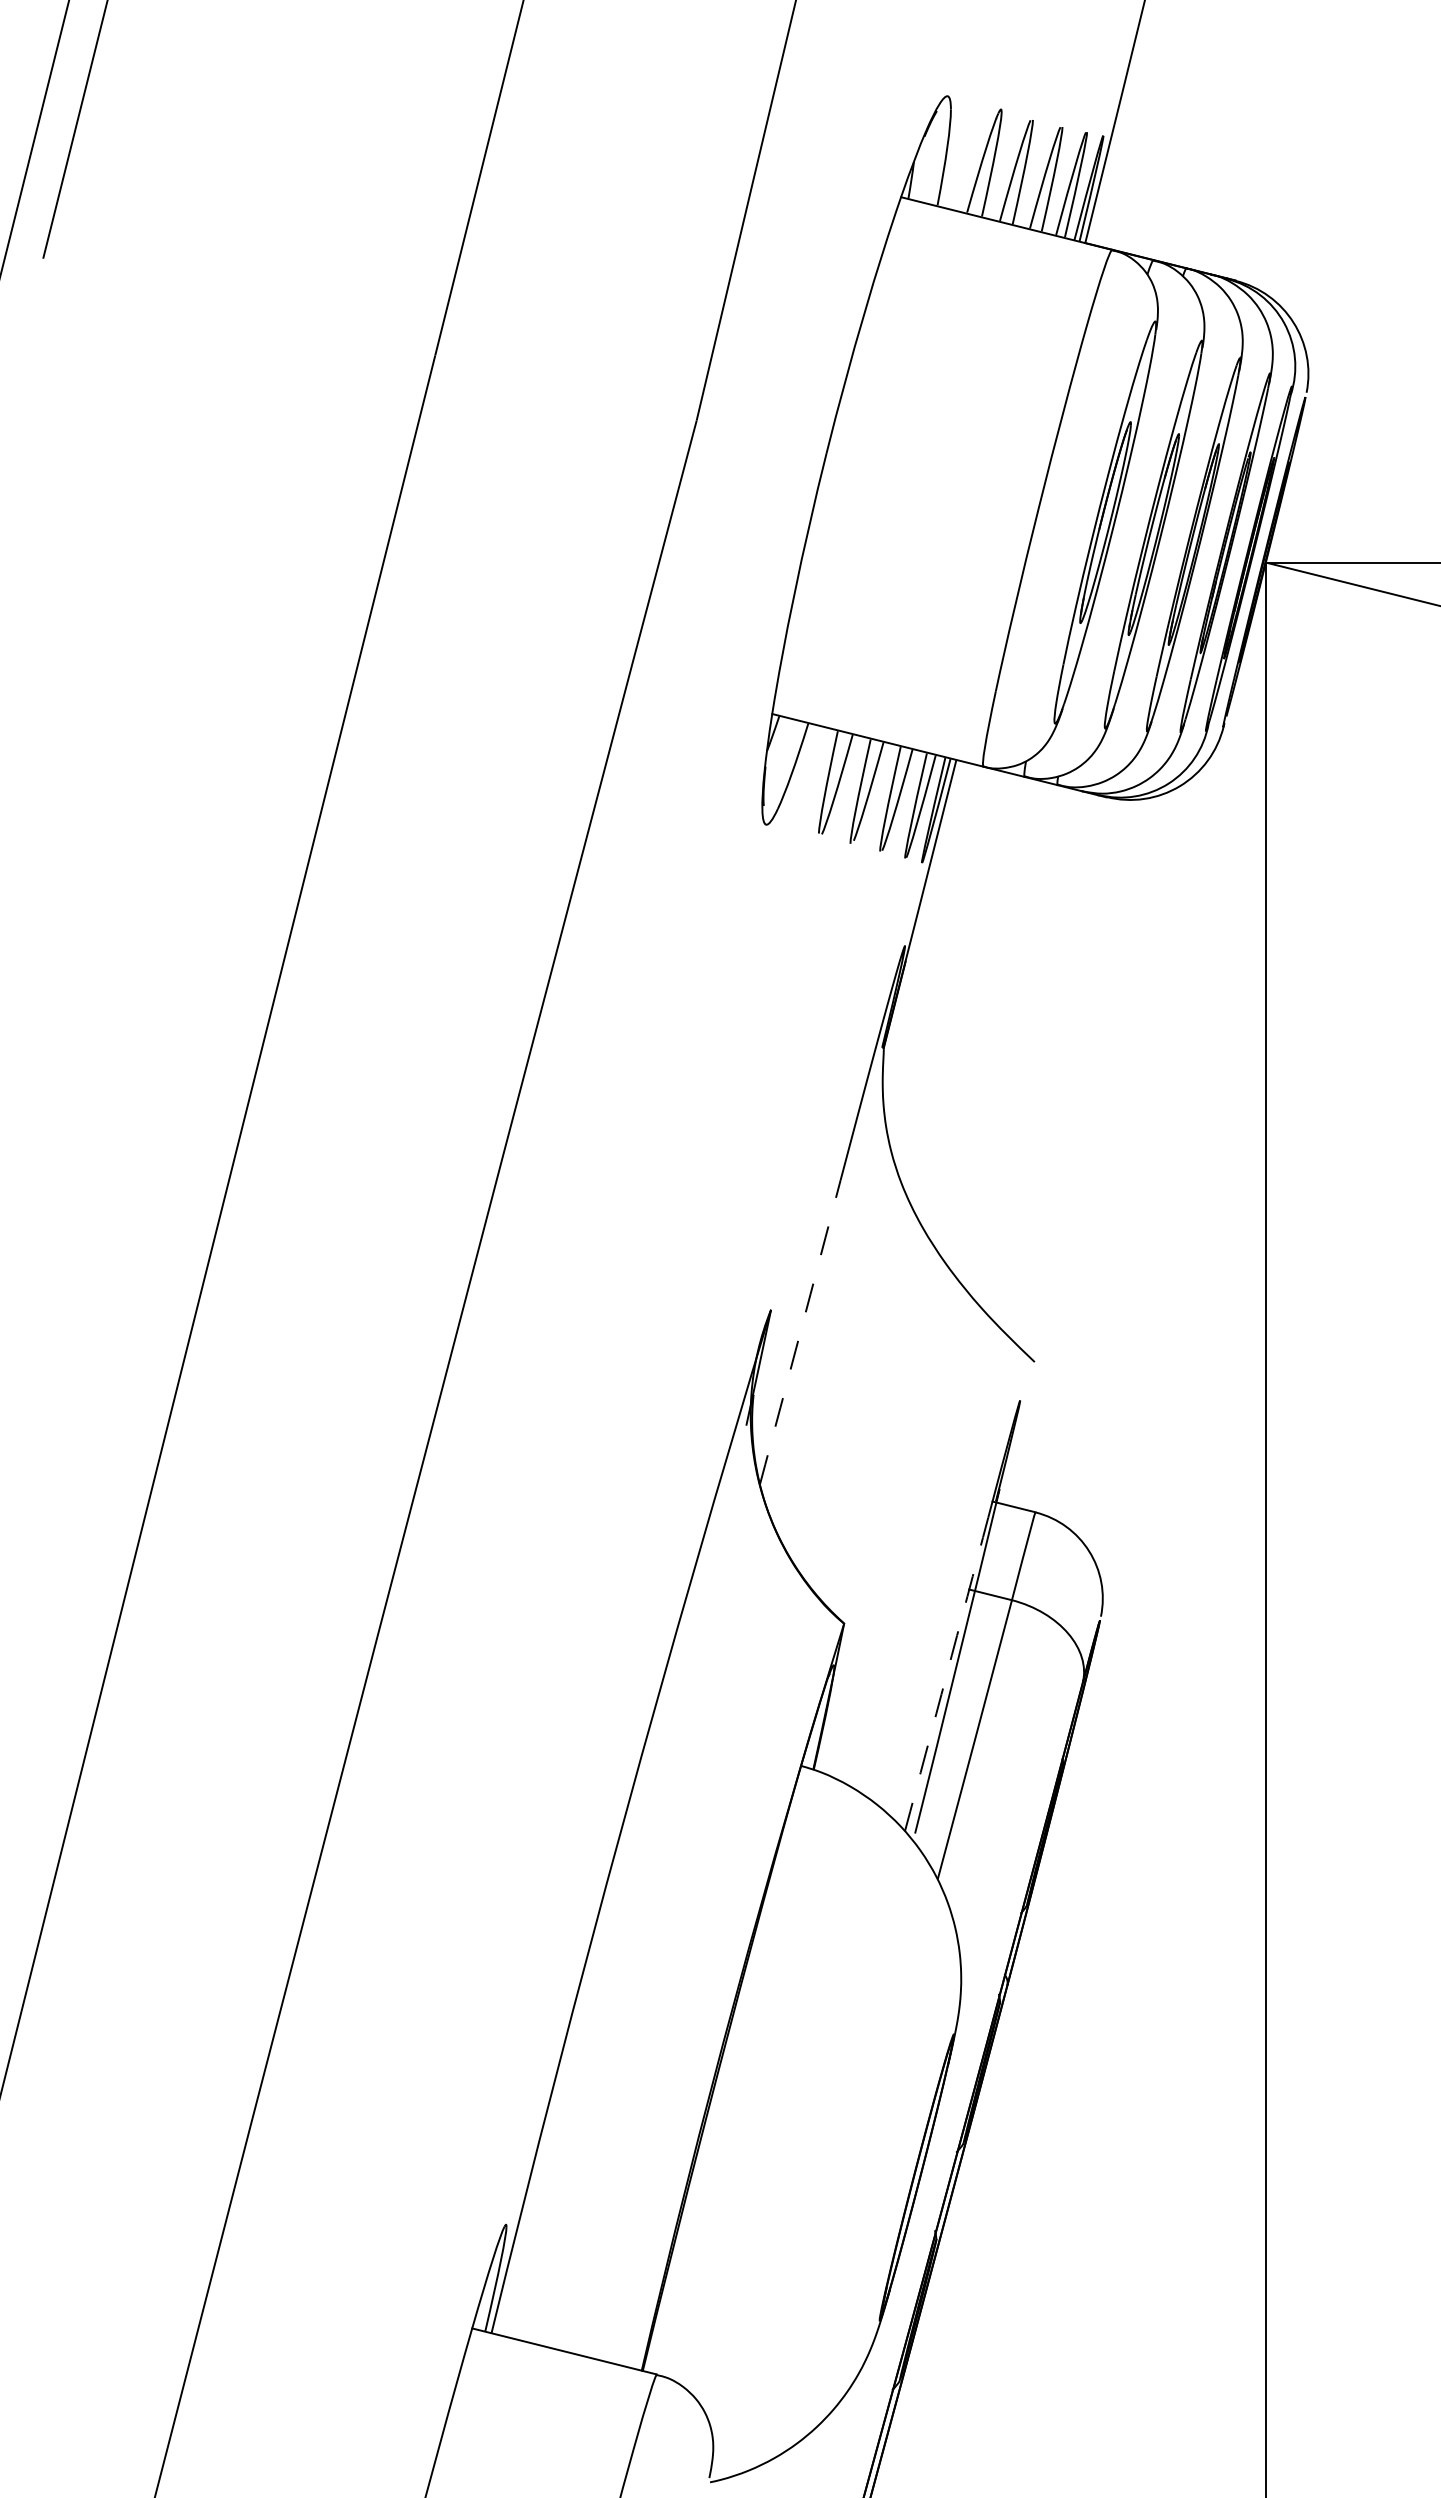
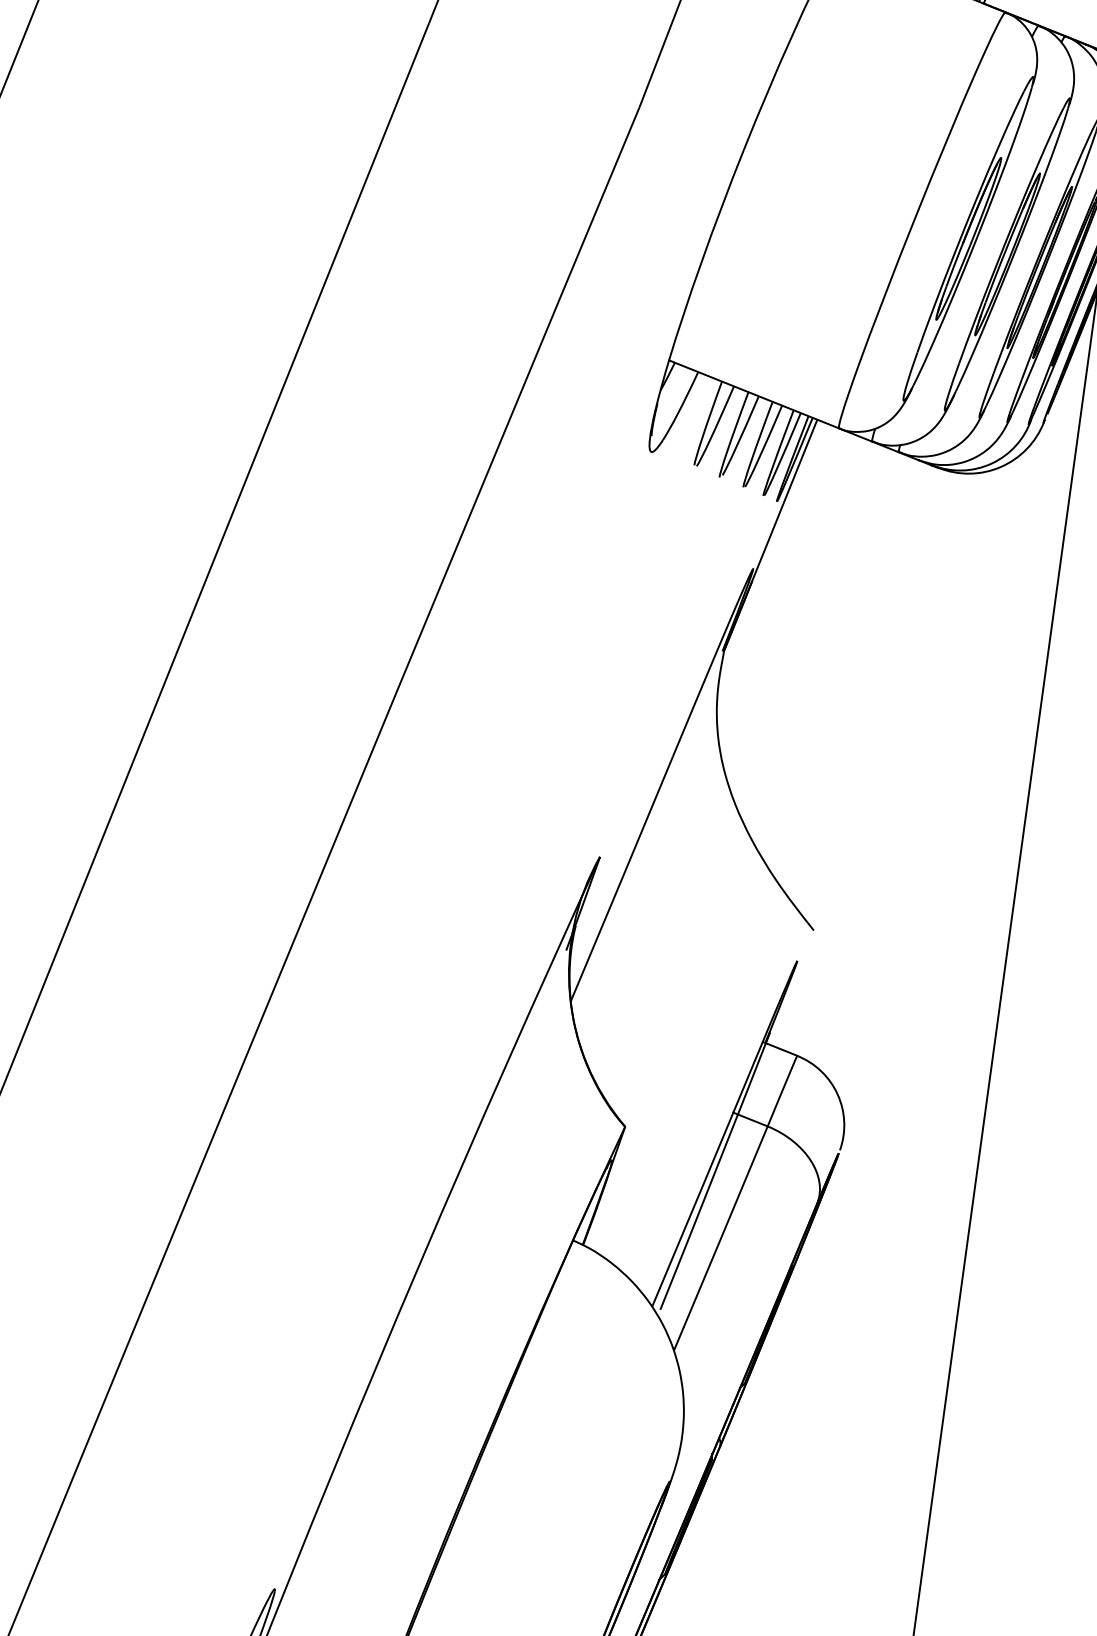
arc: (800, 1332) -> (622, 879), dashed -> solid
arc: (946, 1674) -> (704, 1180), dashed -> solid

